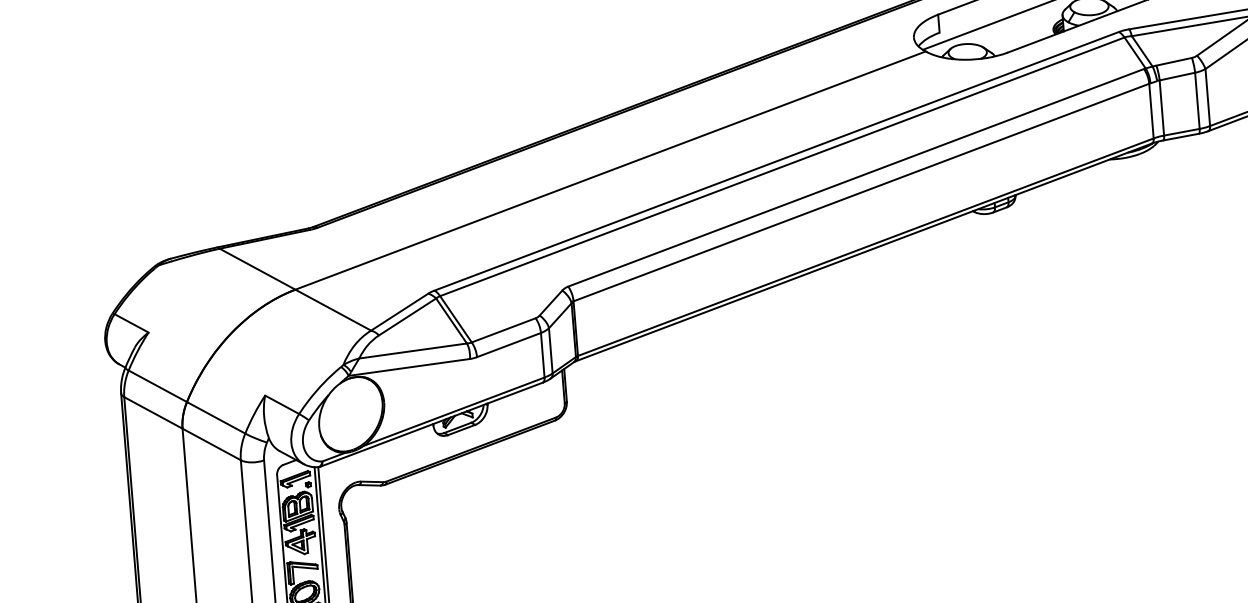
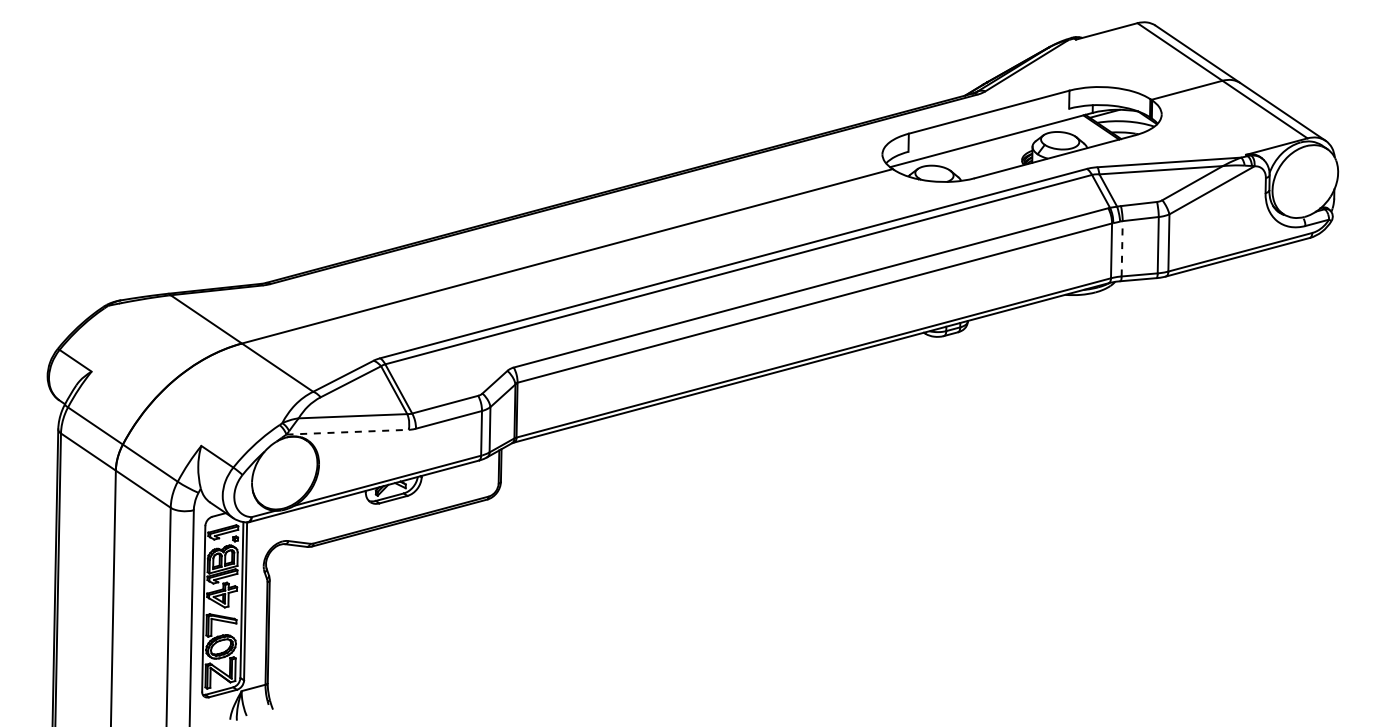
line: (1162, 107) -> (1122, 248), solid -> dashed
line: (410, 367) -> (348, 432), solid -> dashed

